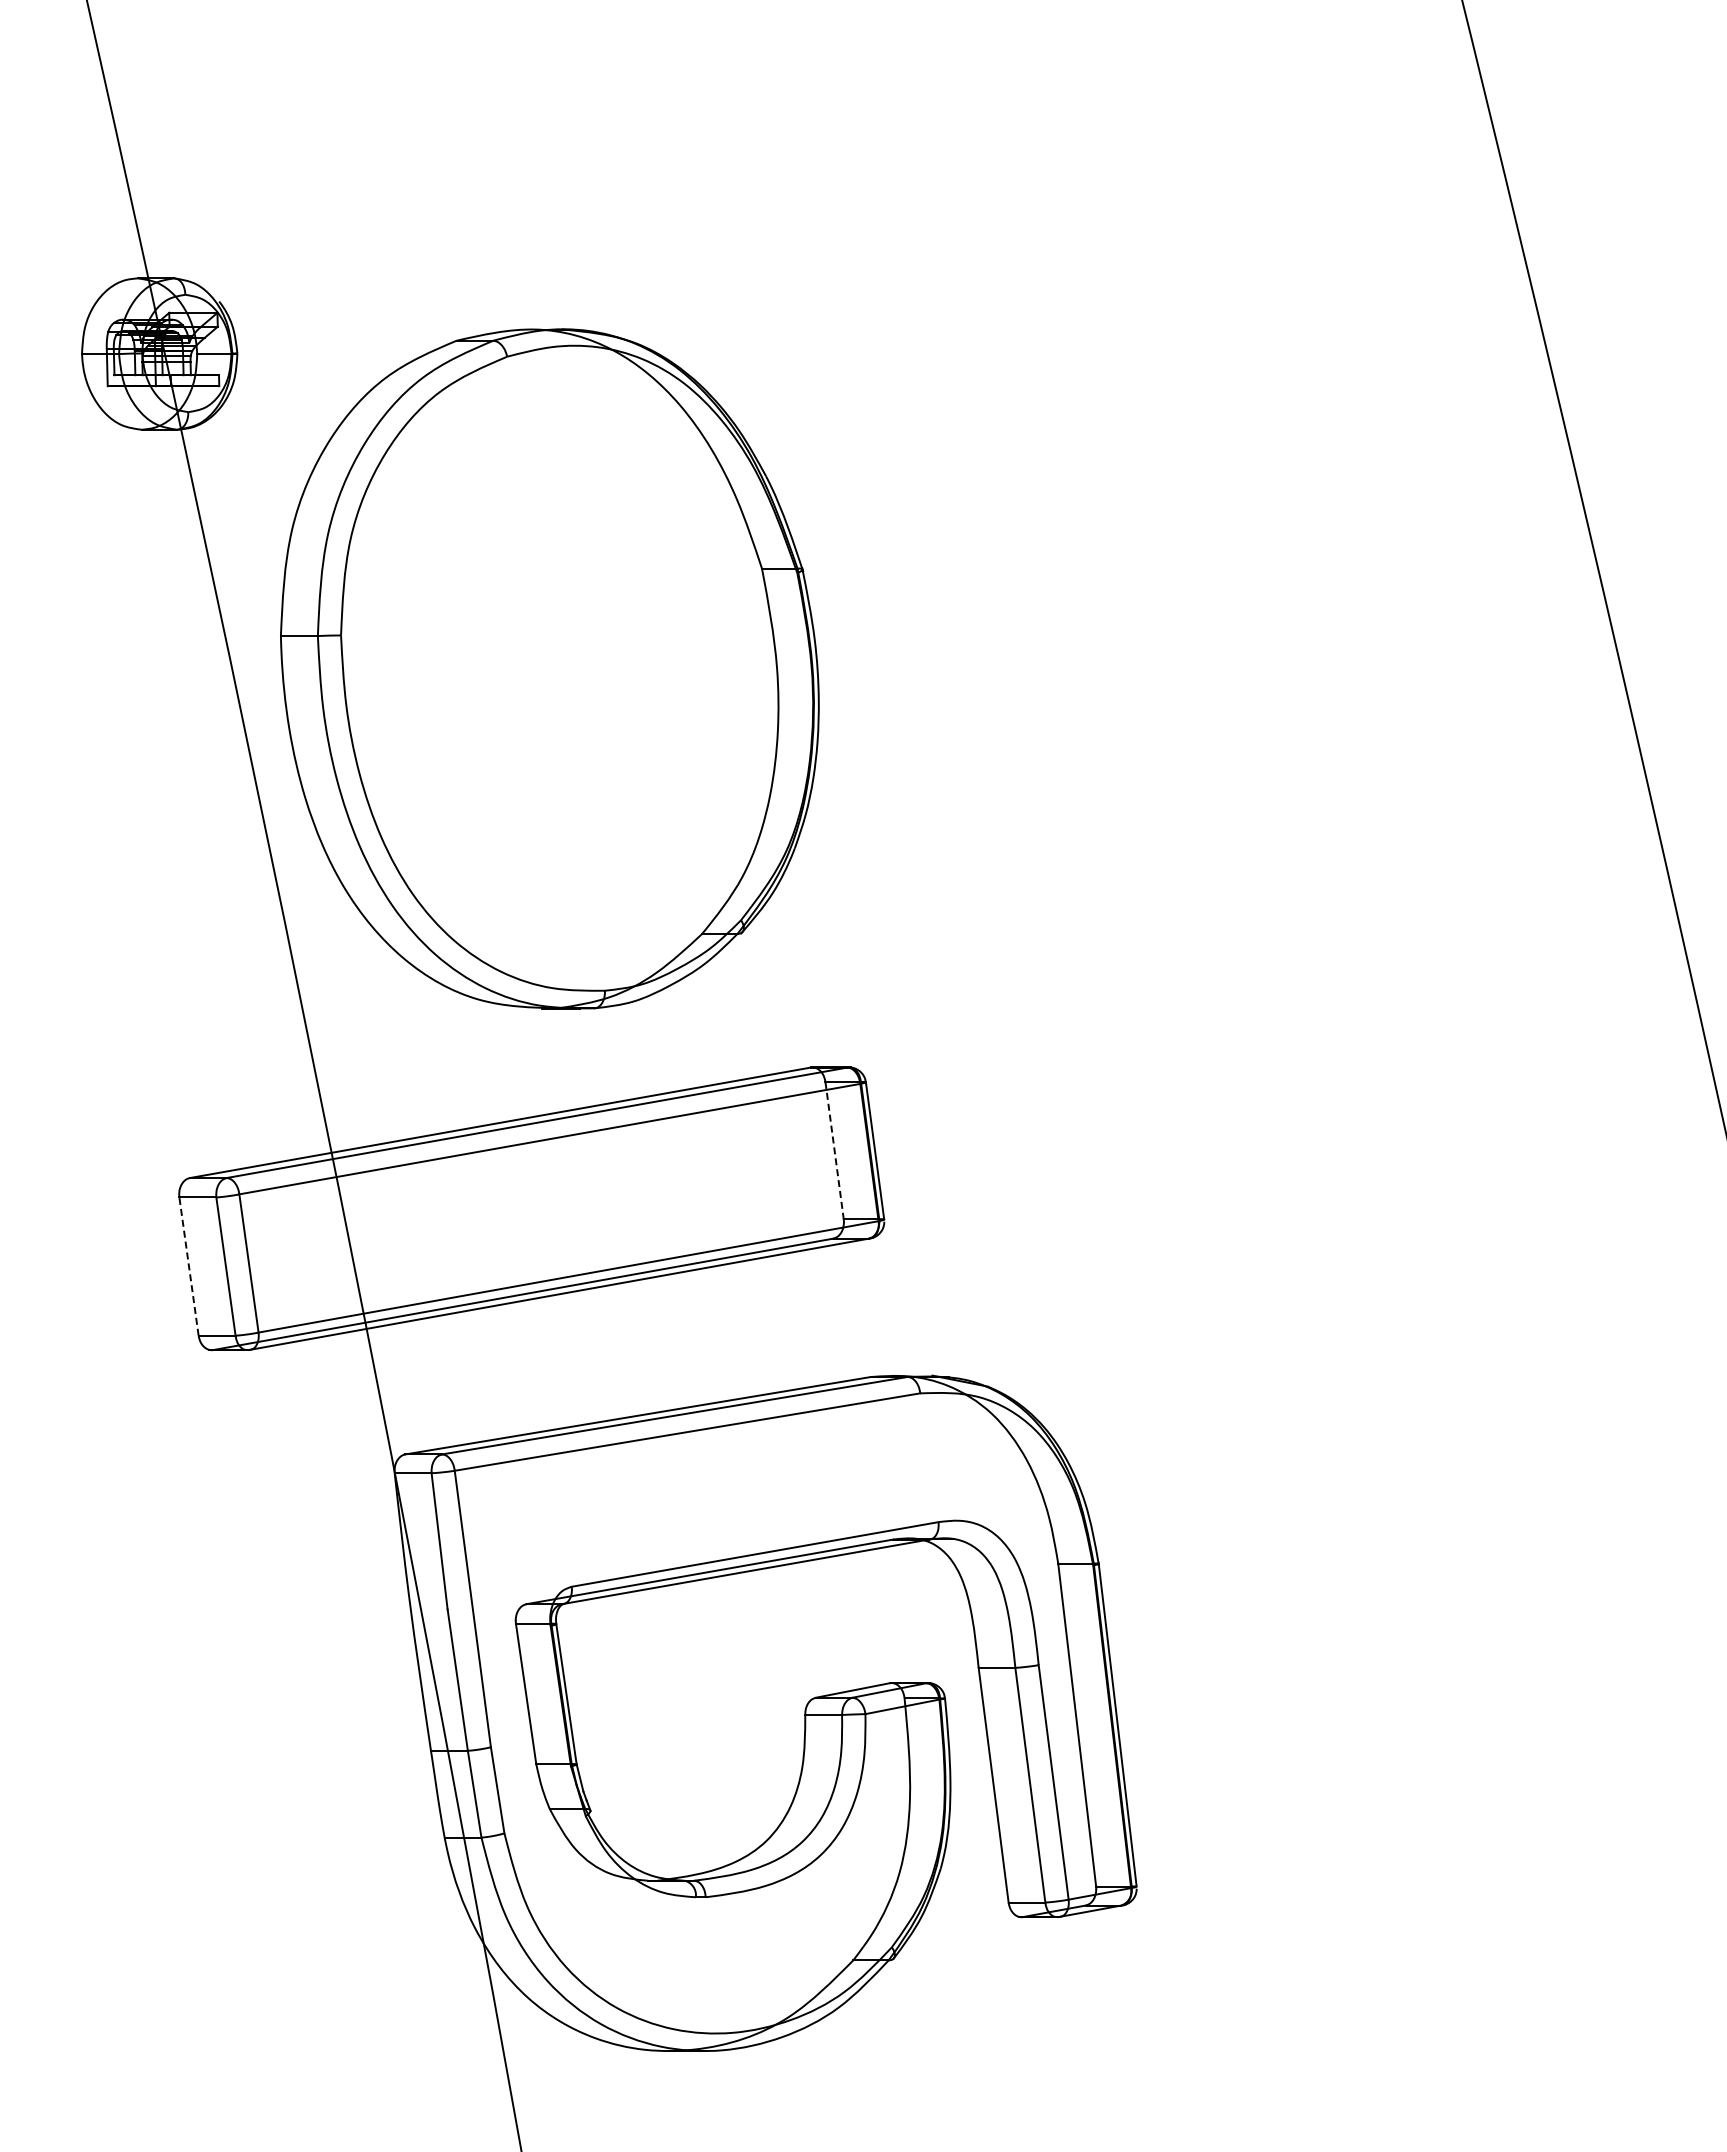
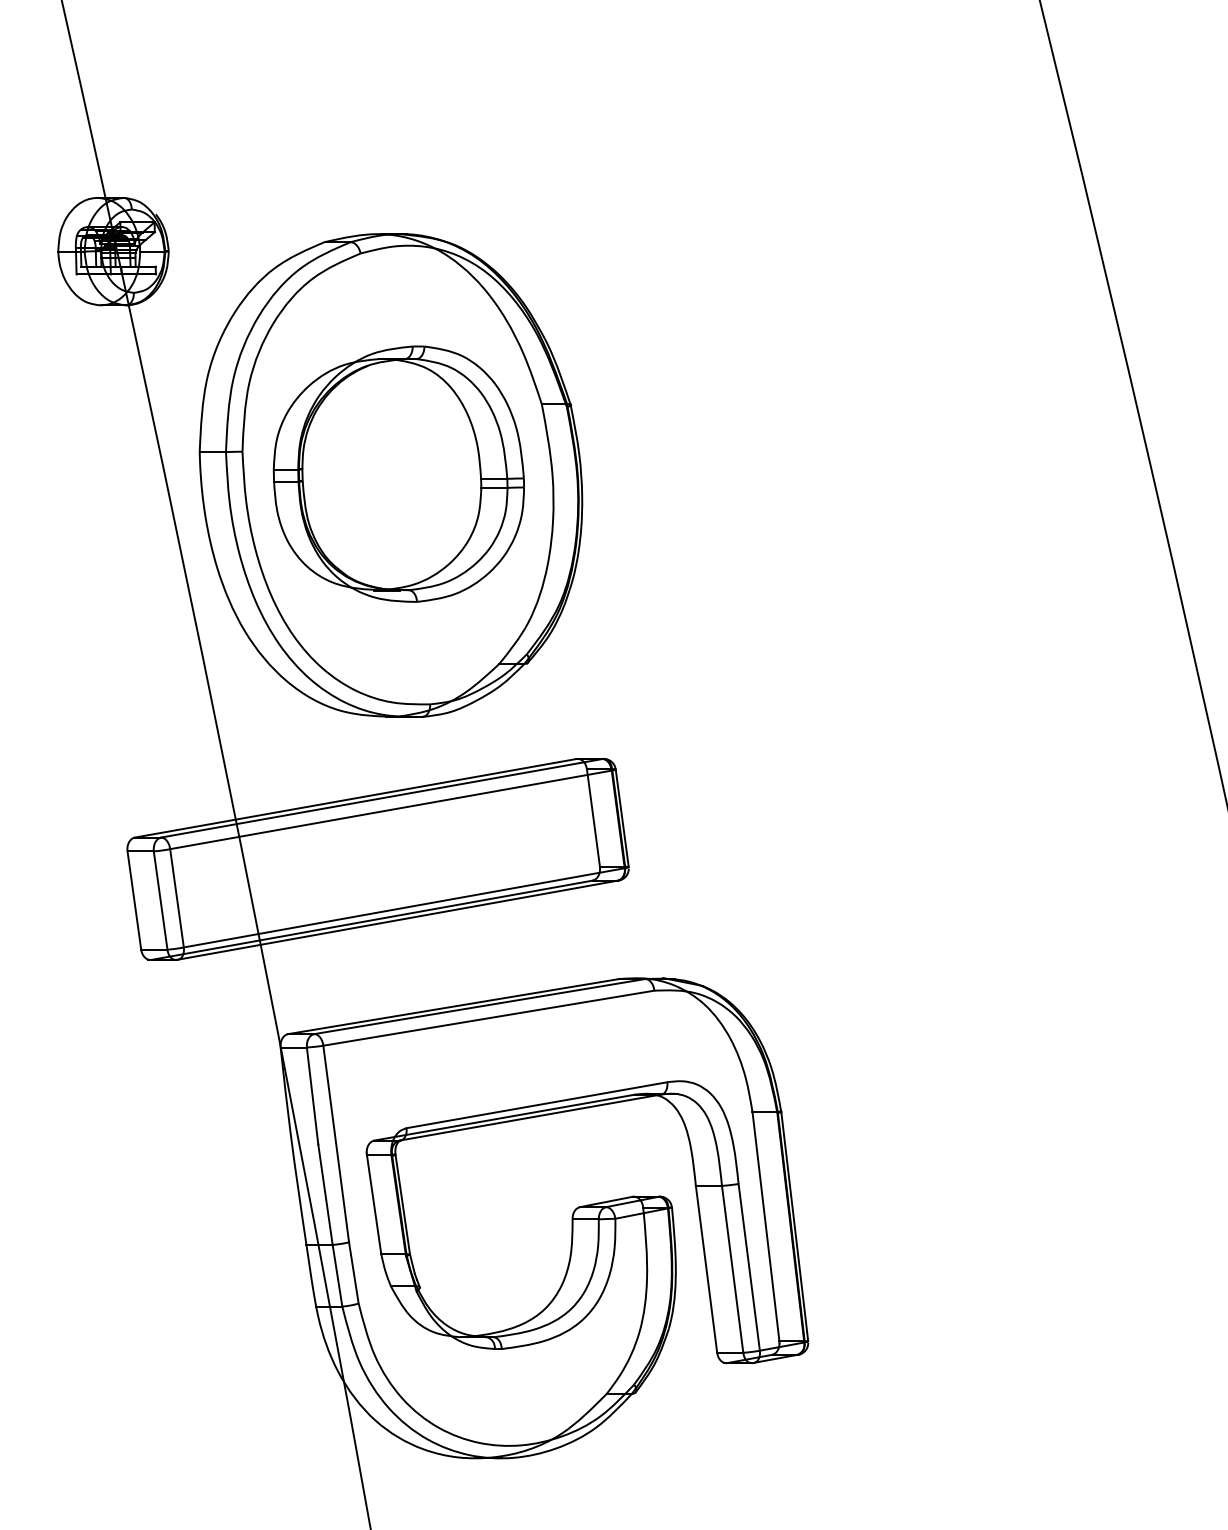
part: (560, 666) -> (398, 473), added
line: (834, 1151) -> (593, 818), dashed -> solid
line: (189, 1266) -> (134, 900), dashed -> solid

